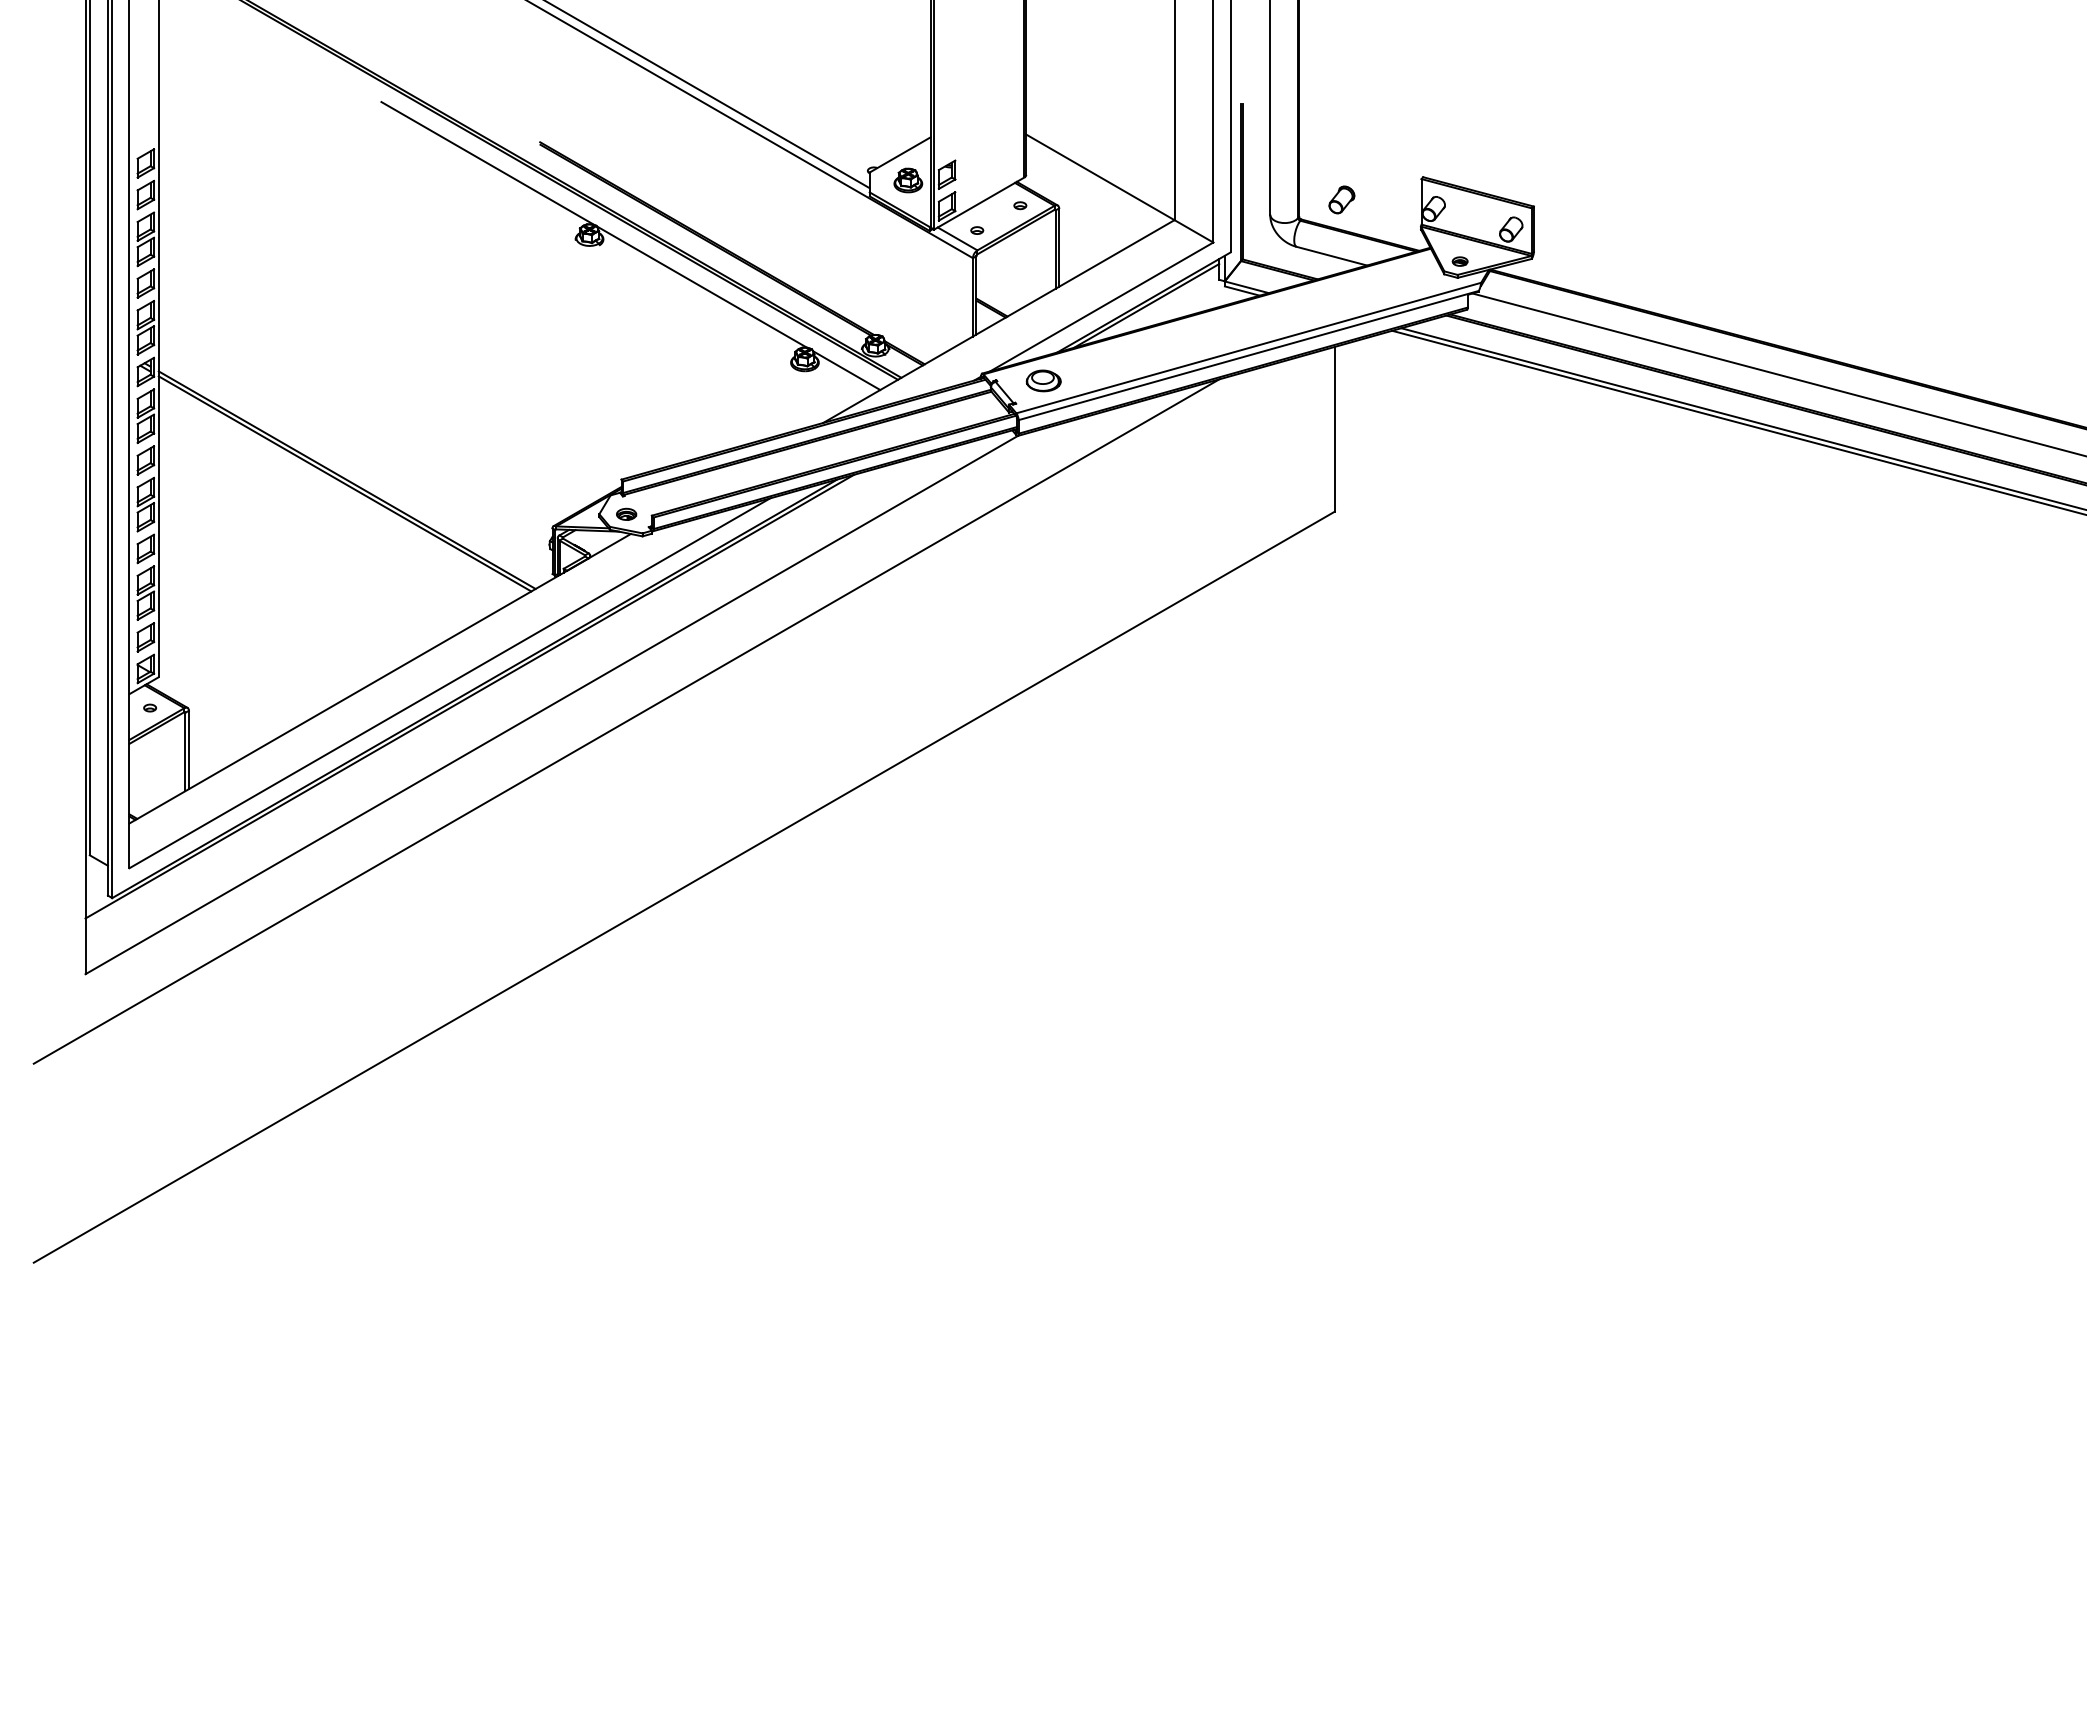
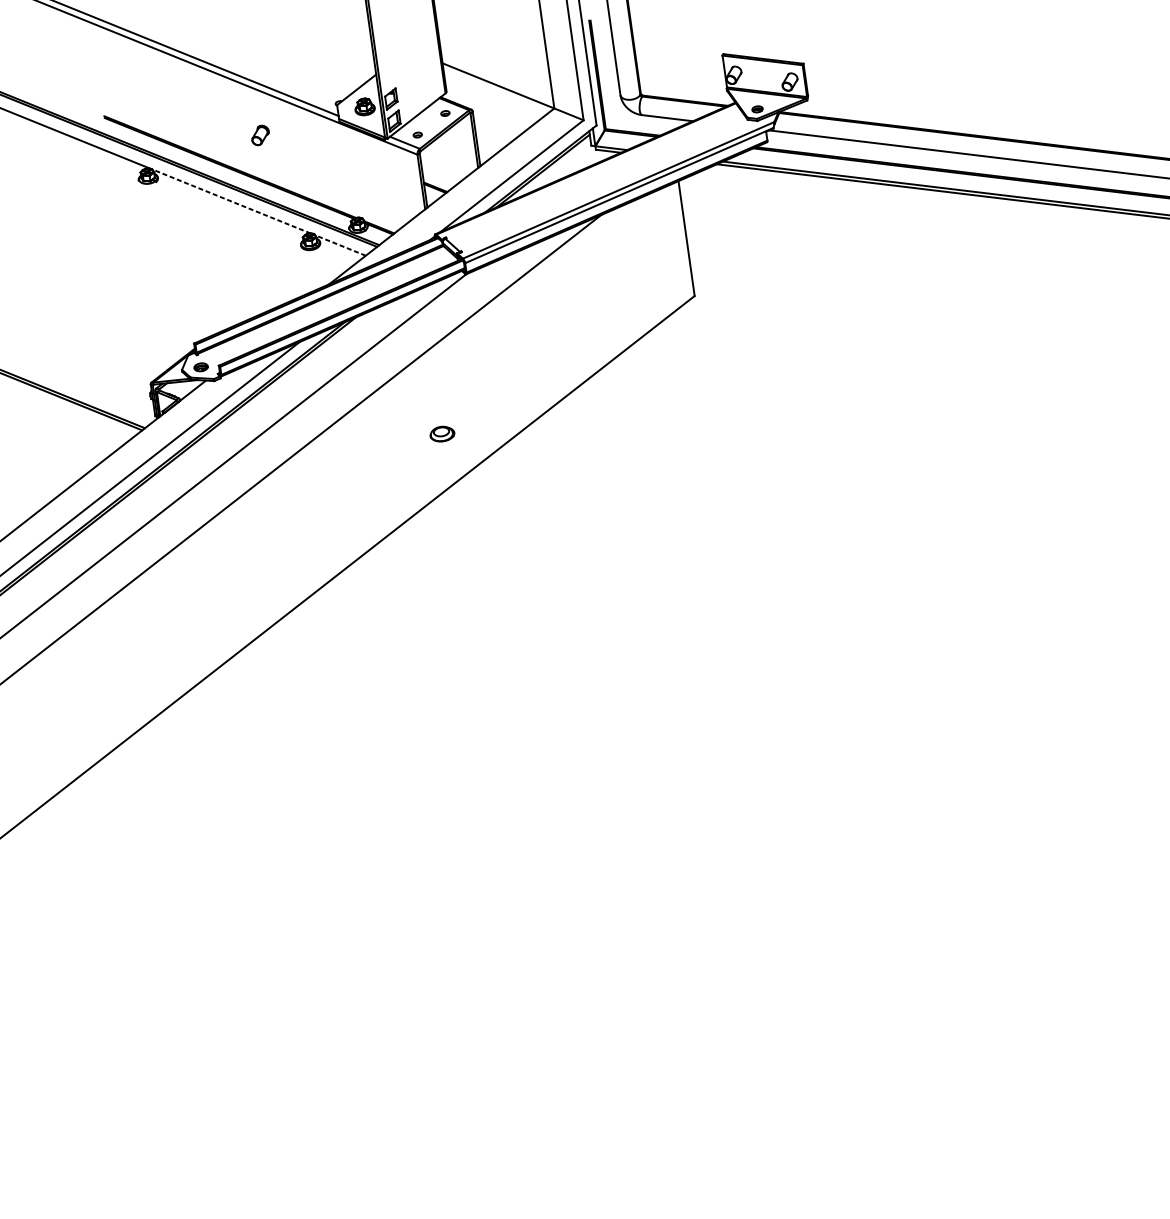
part: (1341, 199) -> (260, 135), moved
line: (701, 286) -> (231, 201), solid -> dashed
line: (846, 370) -> (340, 245), solid -> dashed
part: (1043, 380) -> (442, 433), moved

